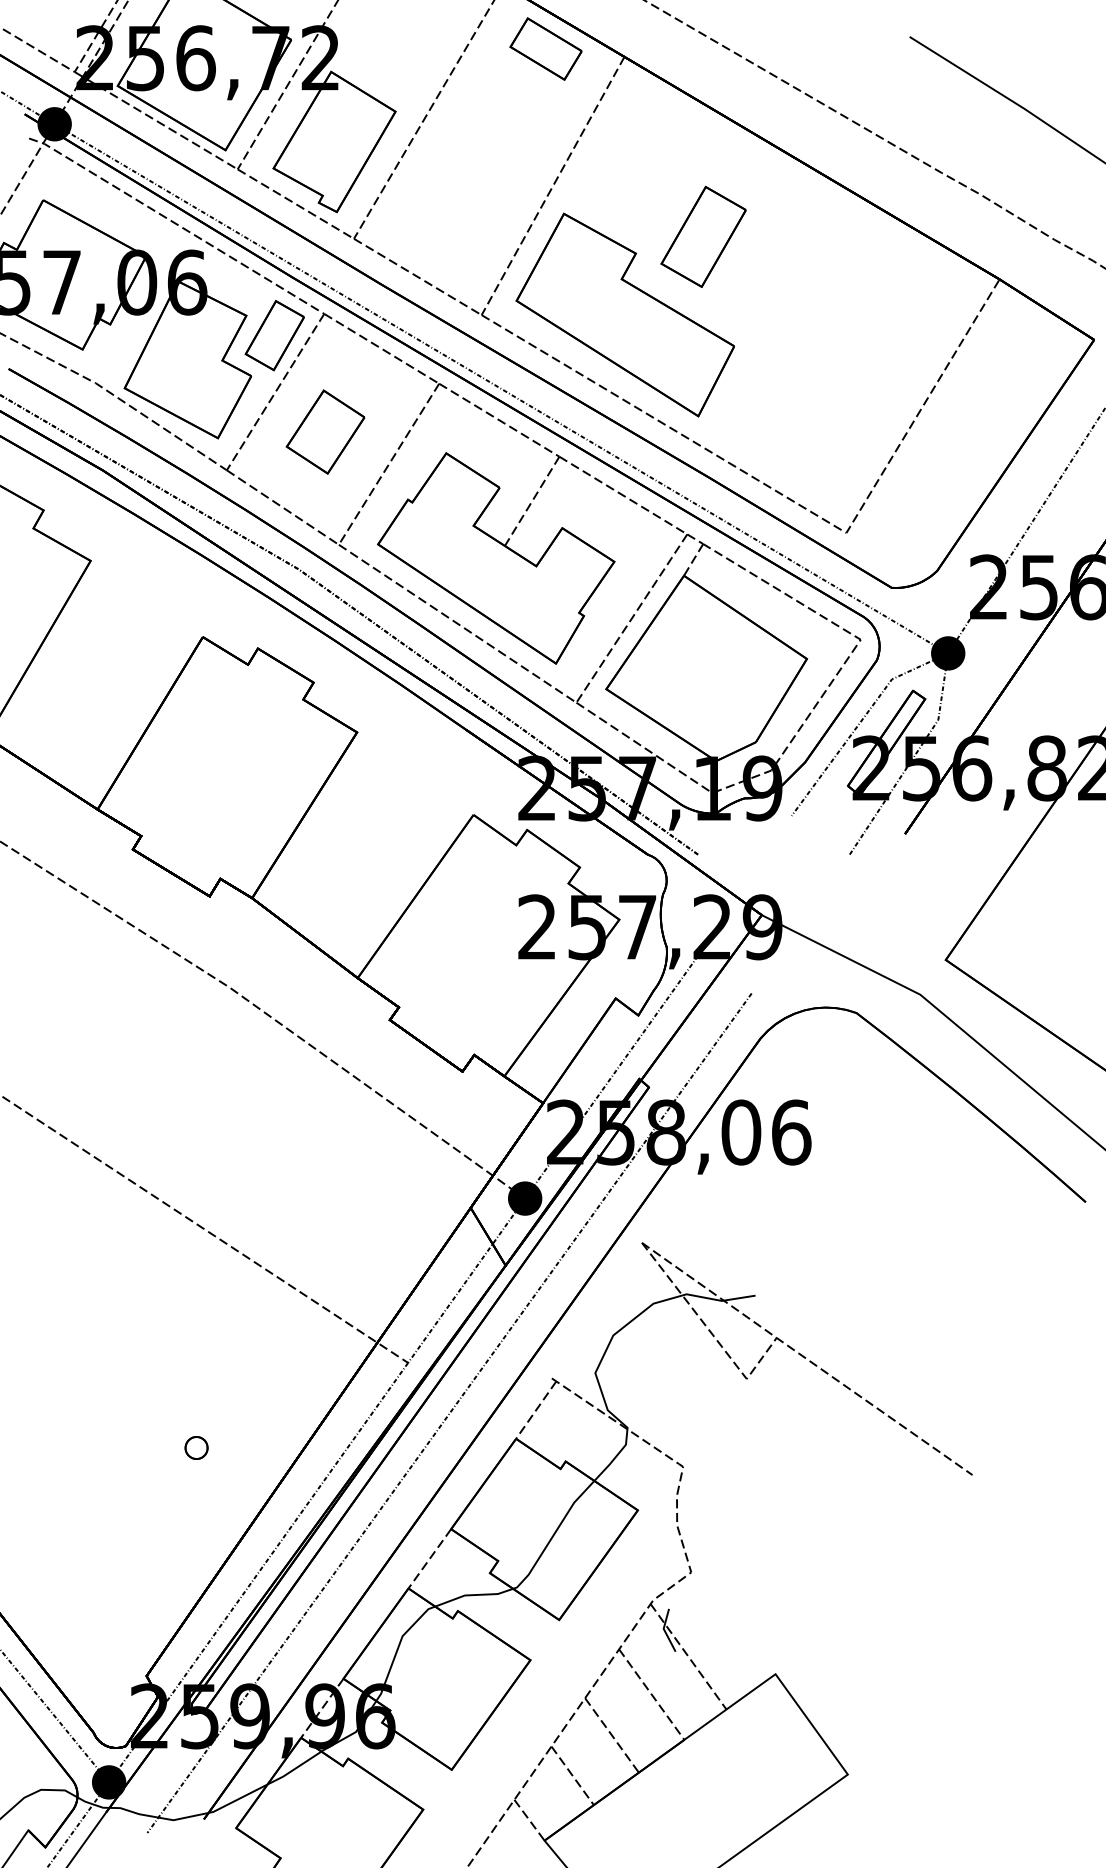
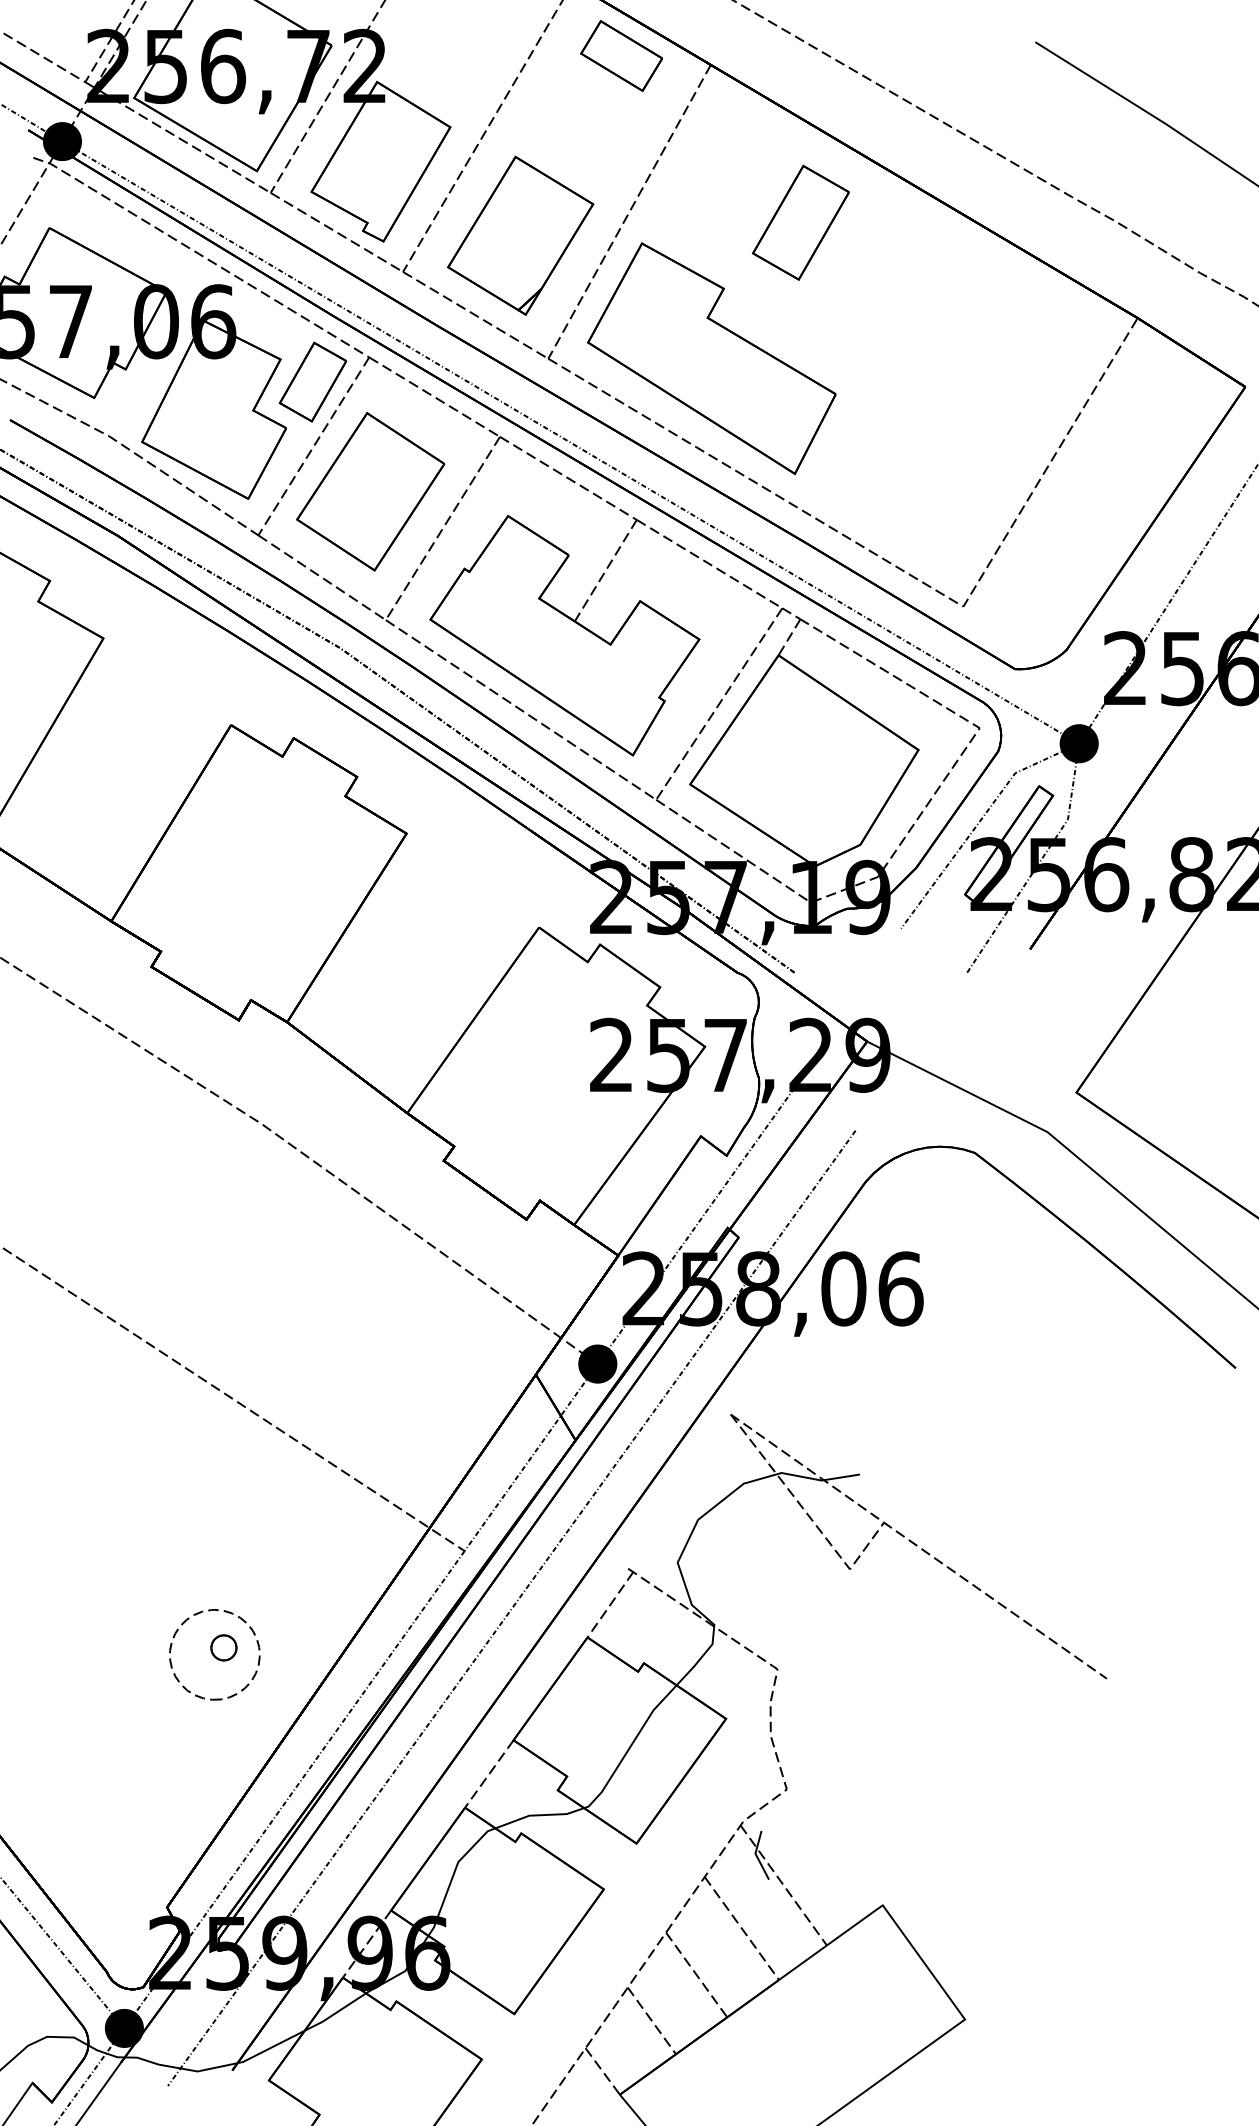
part: (457, 206) -> (520, 235), added
part: (703, 236) -> (800, 222), moved
part: (325, 431) -> (370, 491), size x1.67
part: (172, 1419) -> (196, 1615), added

